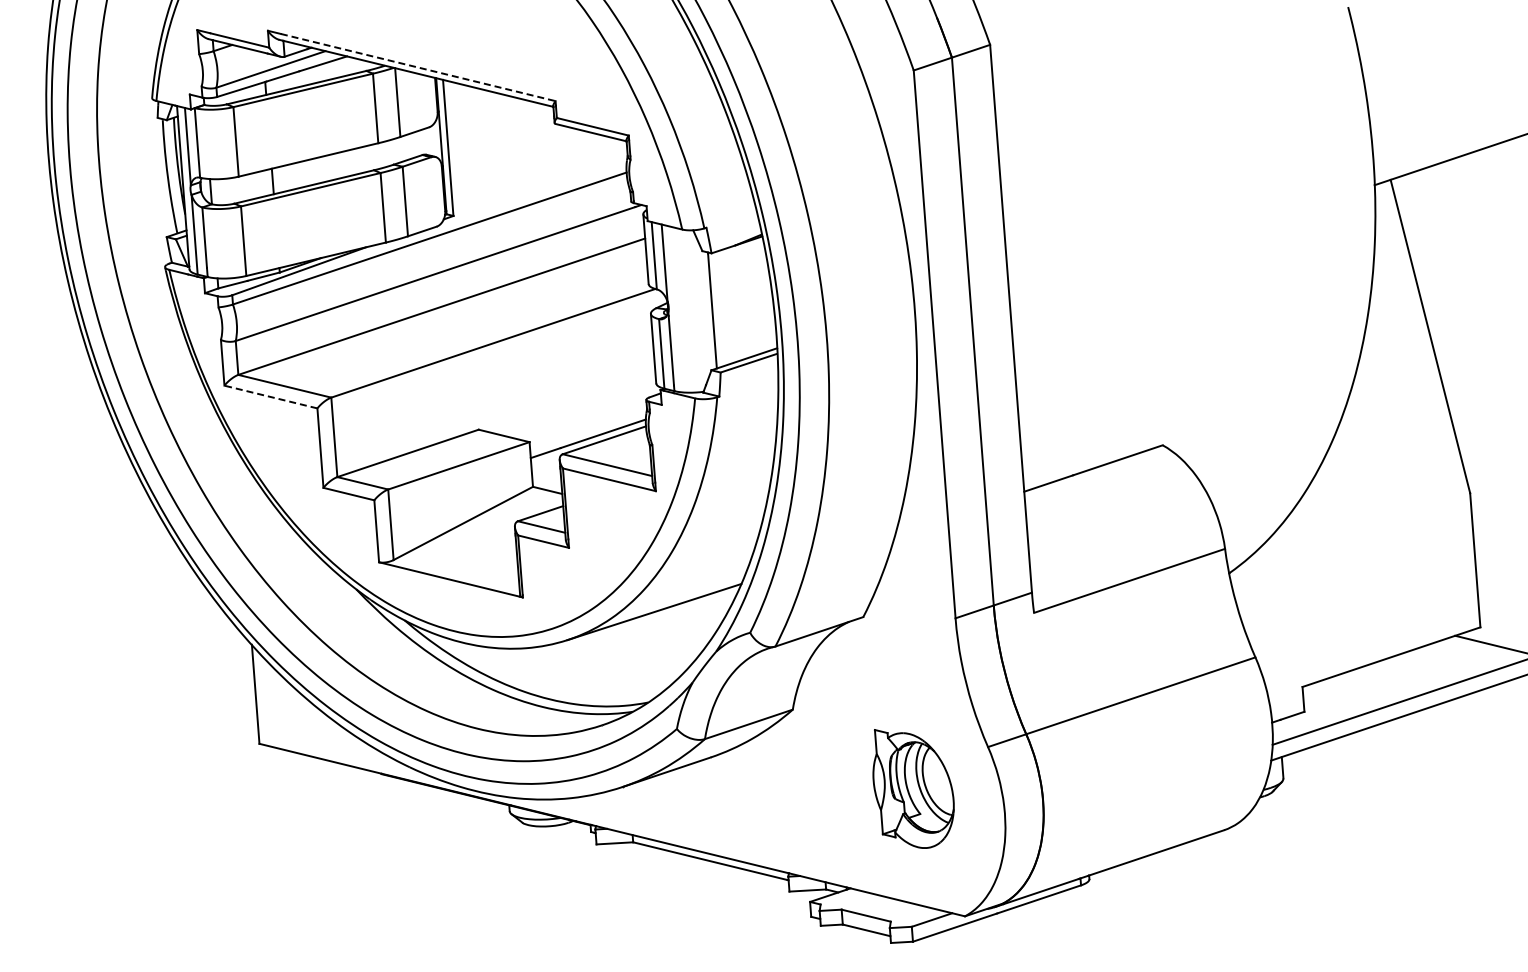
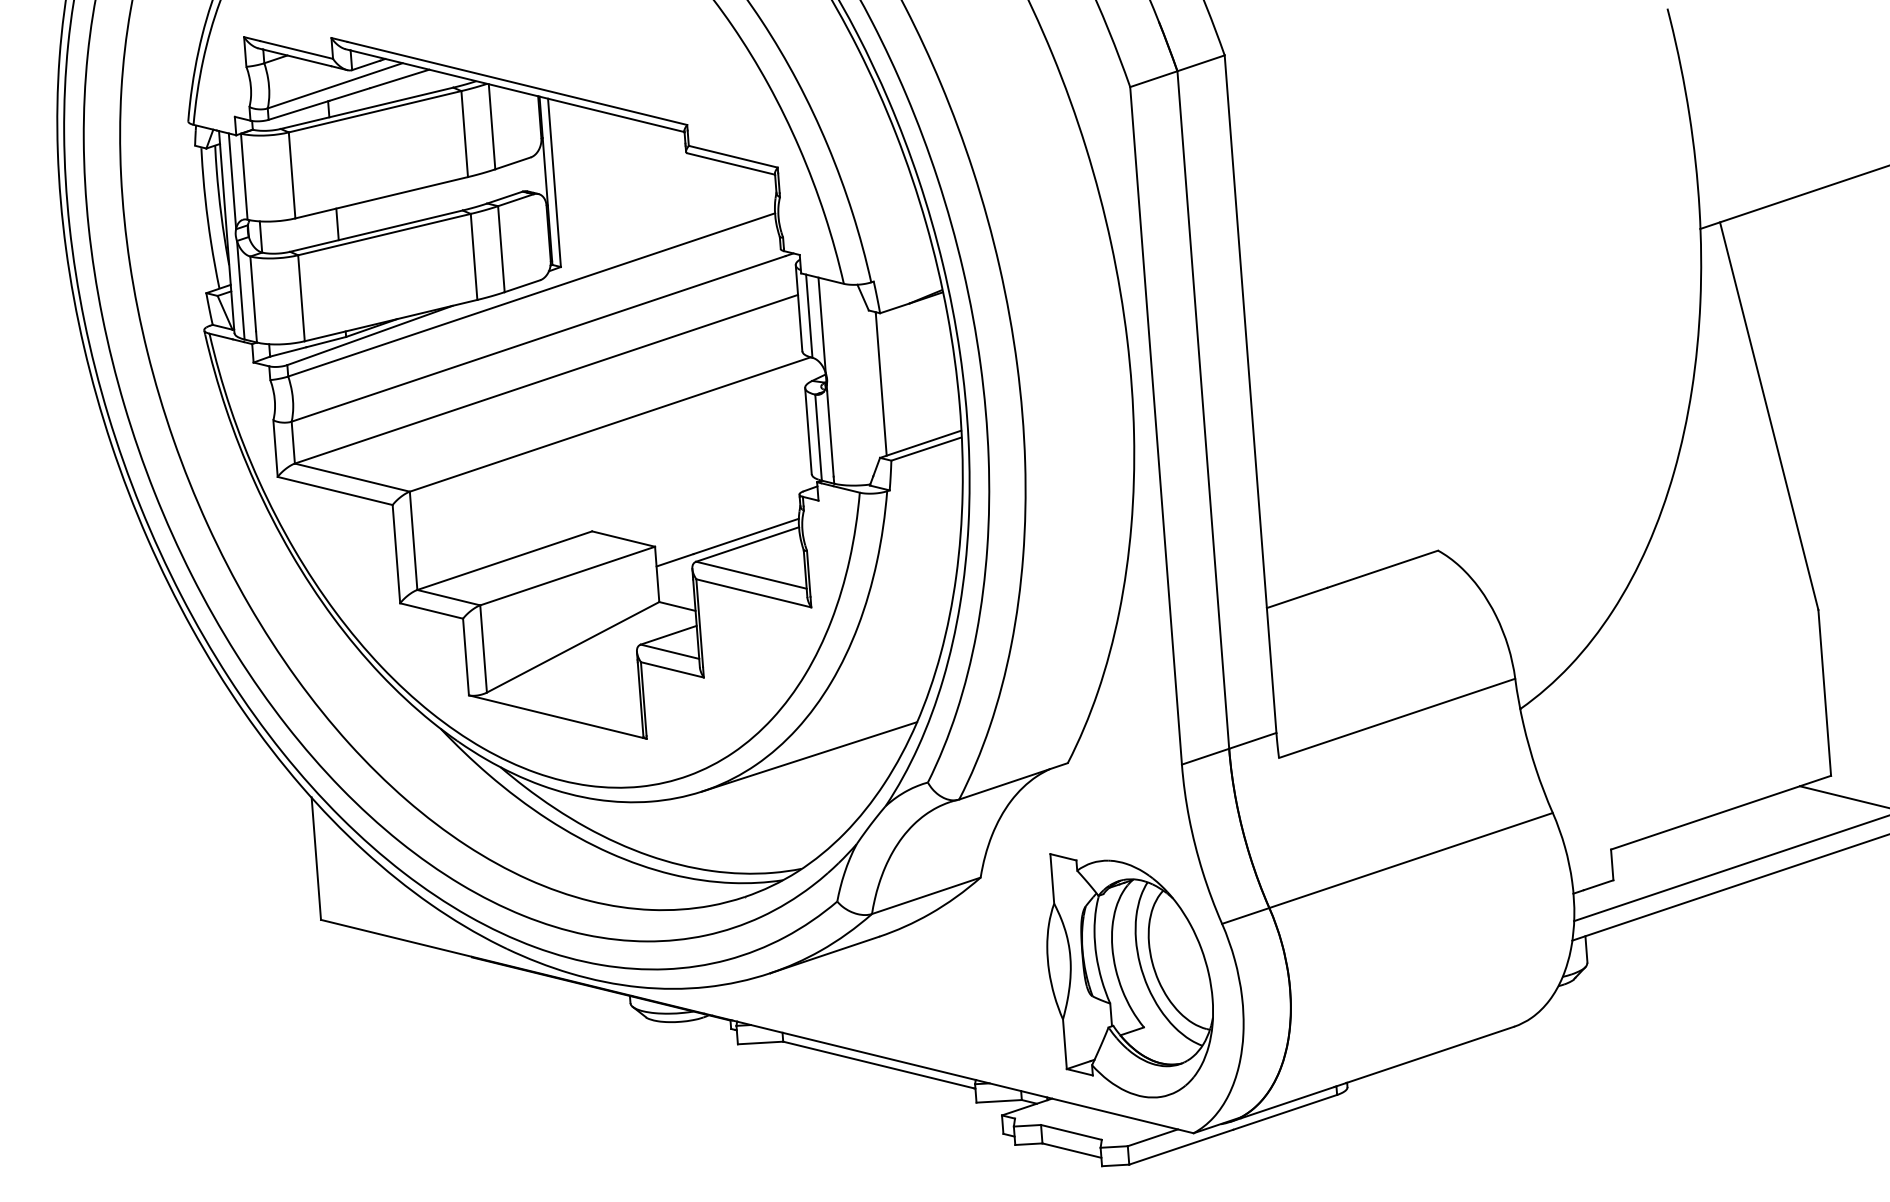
line: (418, 67) -> (517, 83), dashed -> solid
line: (270, 397) -> (334, 491), dashed -> solid
part: (913, 788) -> (1129, 975), size x1.67

